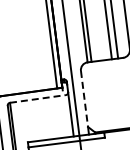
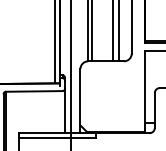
line: (38, 99) -> (34, 91), dashed -> solid
line: (84, 99) -> (80, 97), dashed -> solid

